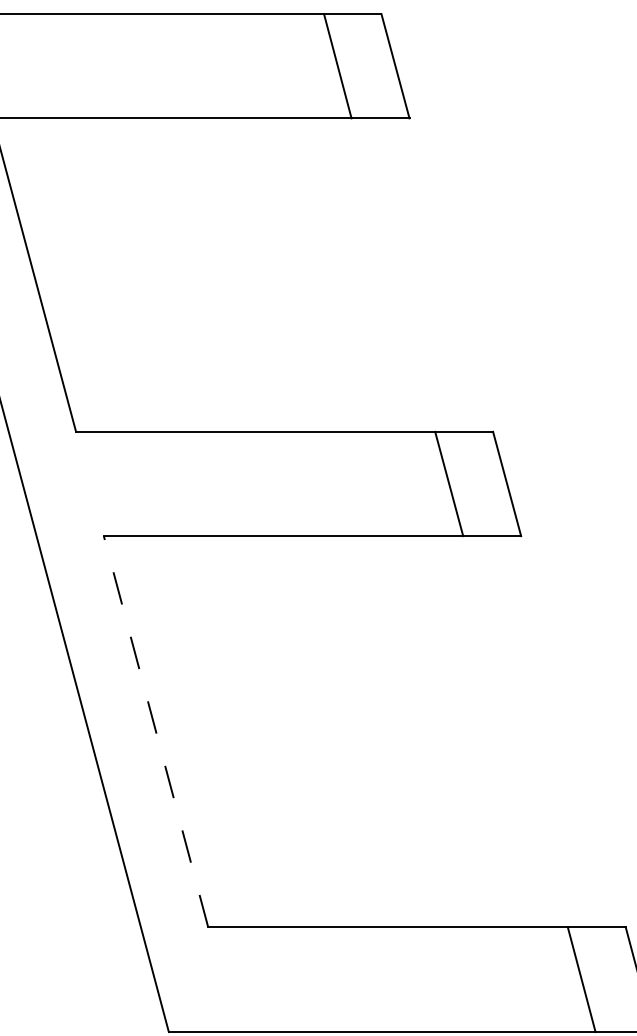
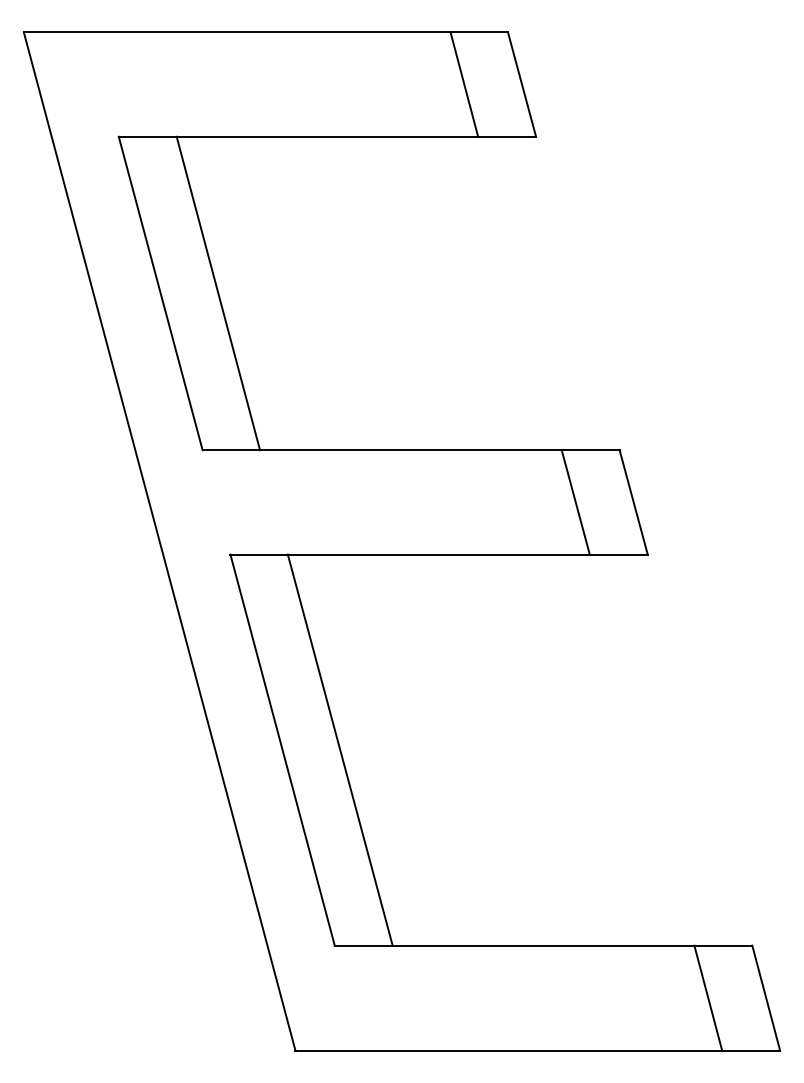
line: (91, 275) -> (218, 293), added
line: (155, 731) -> (282, 749), dashed -> solid
line: (212, 731) -> (339, 749), added

